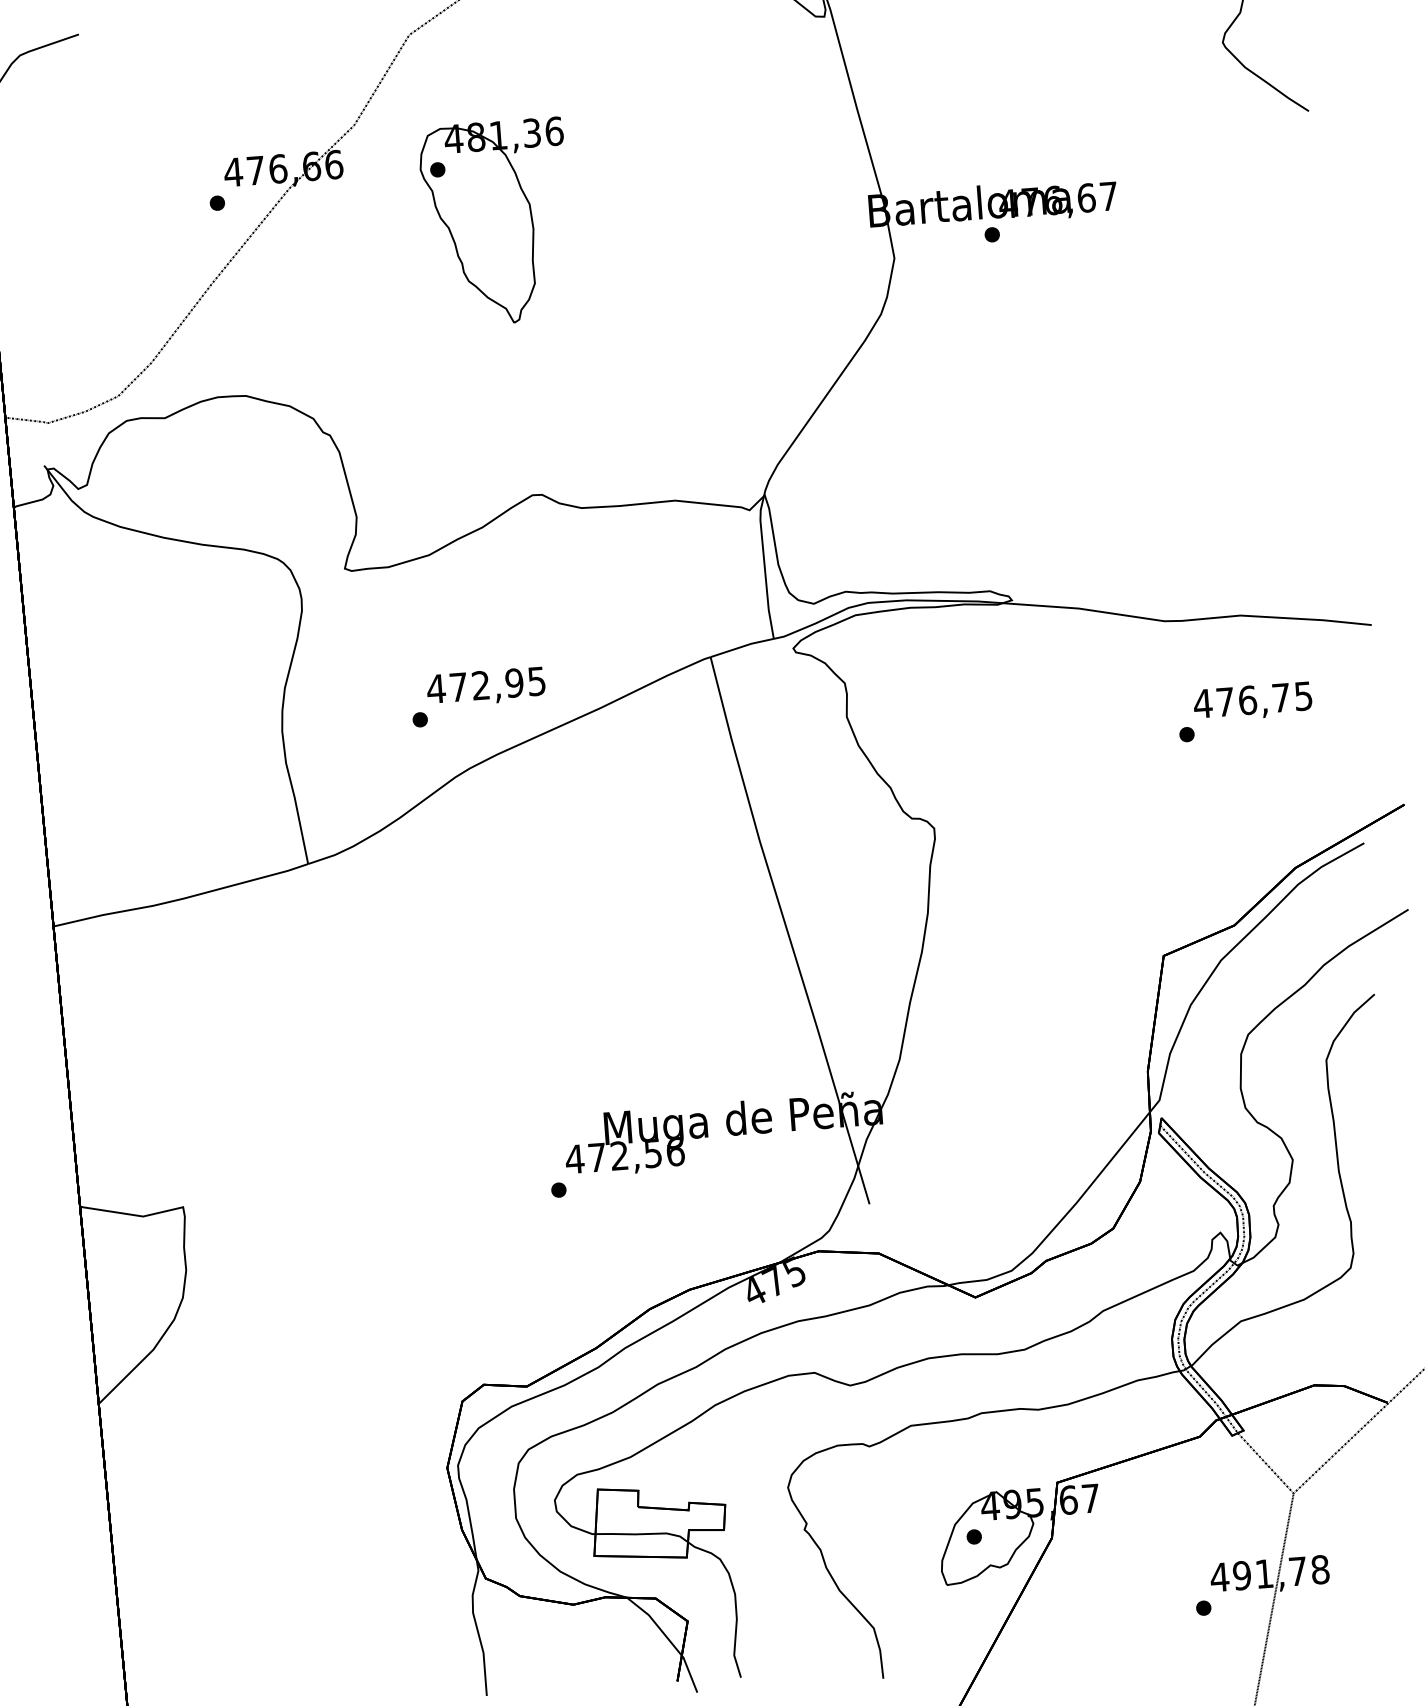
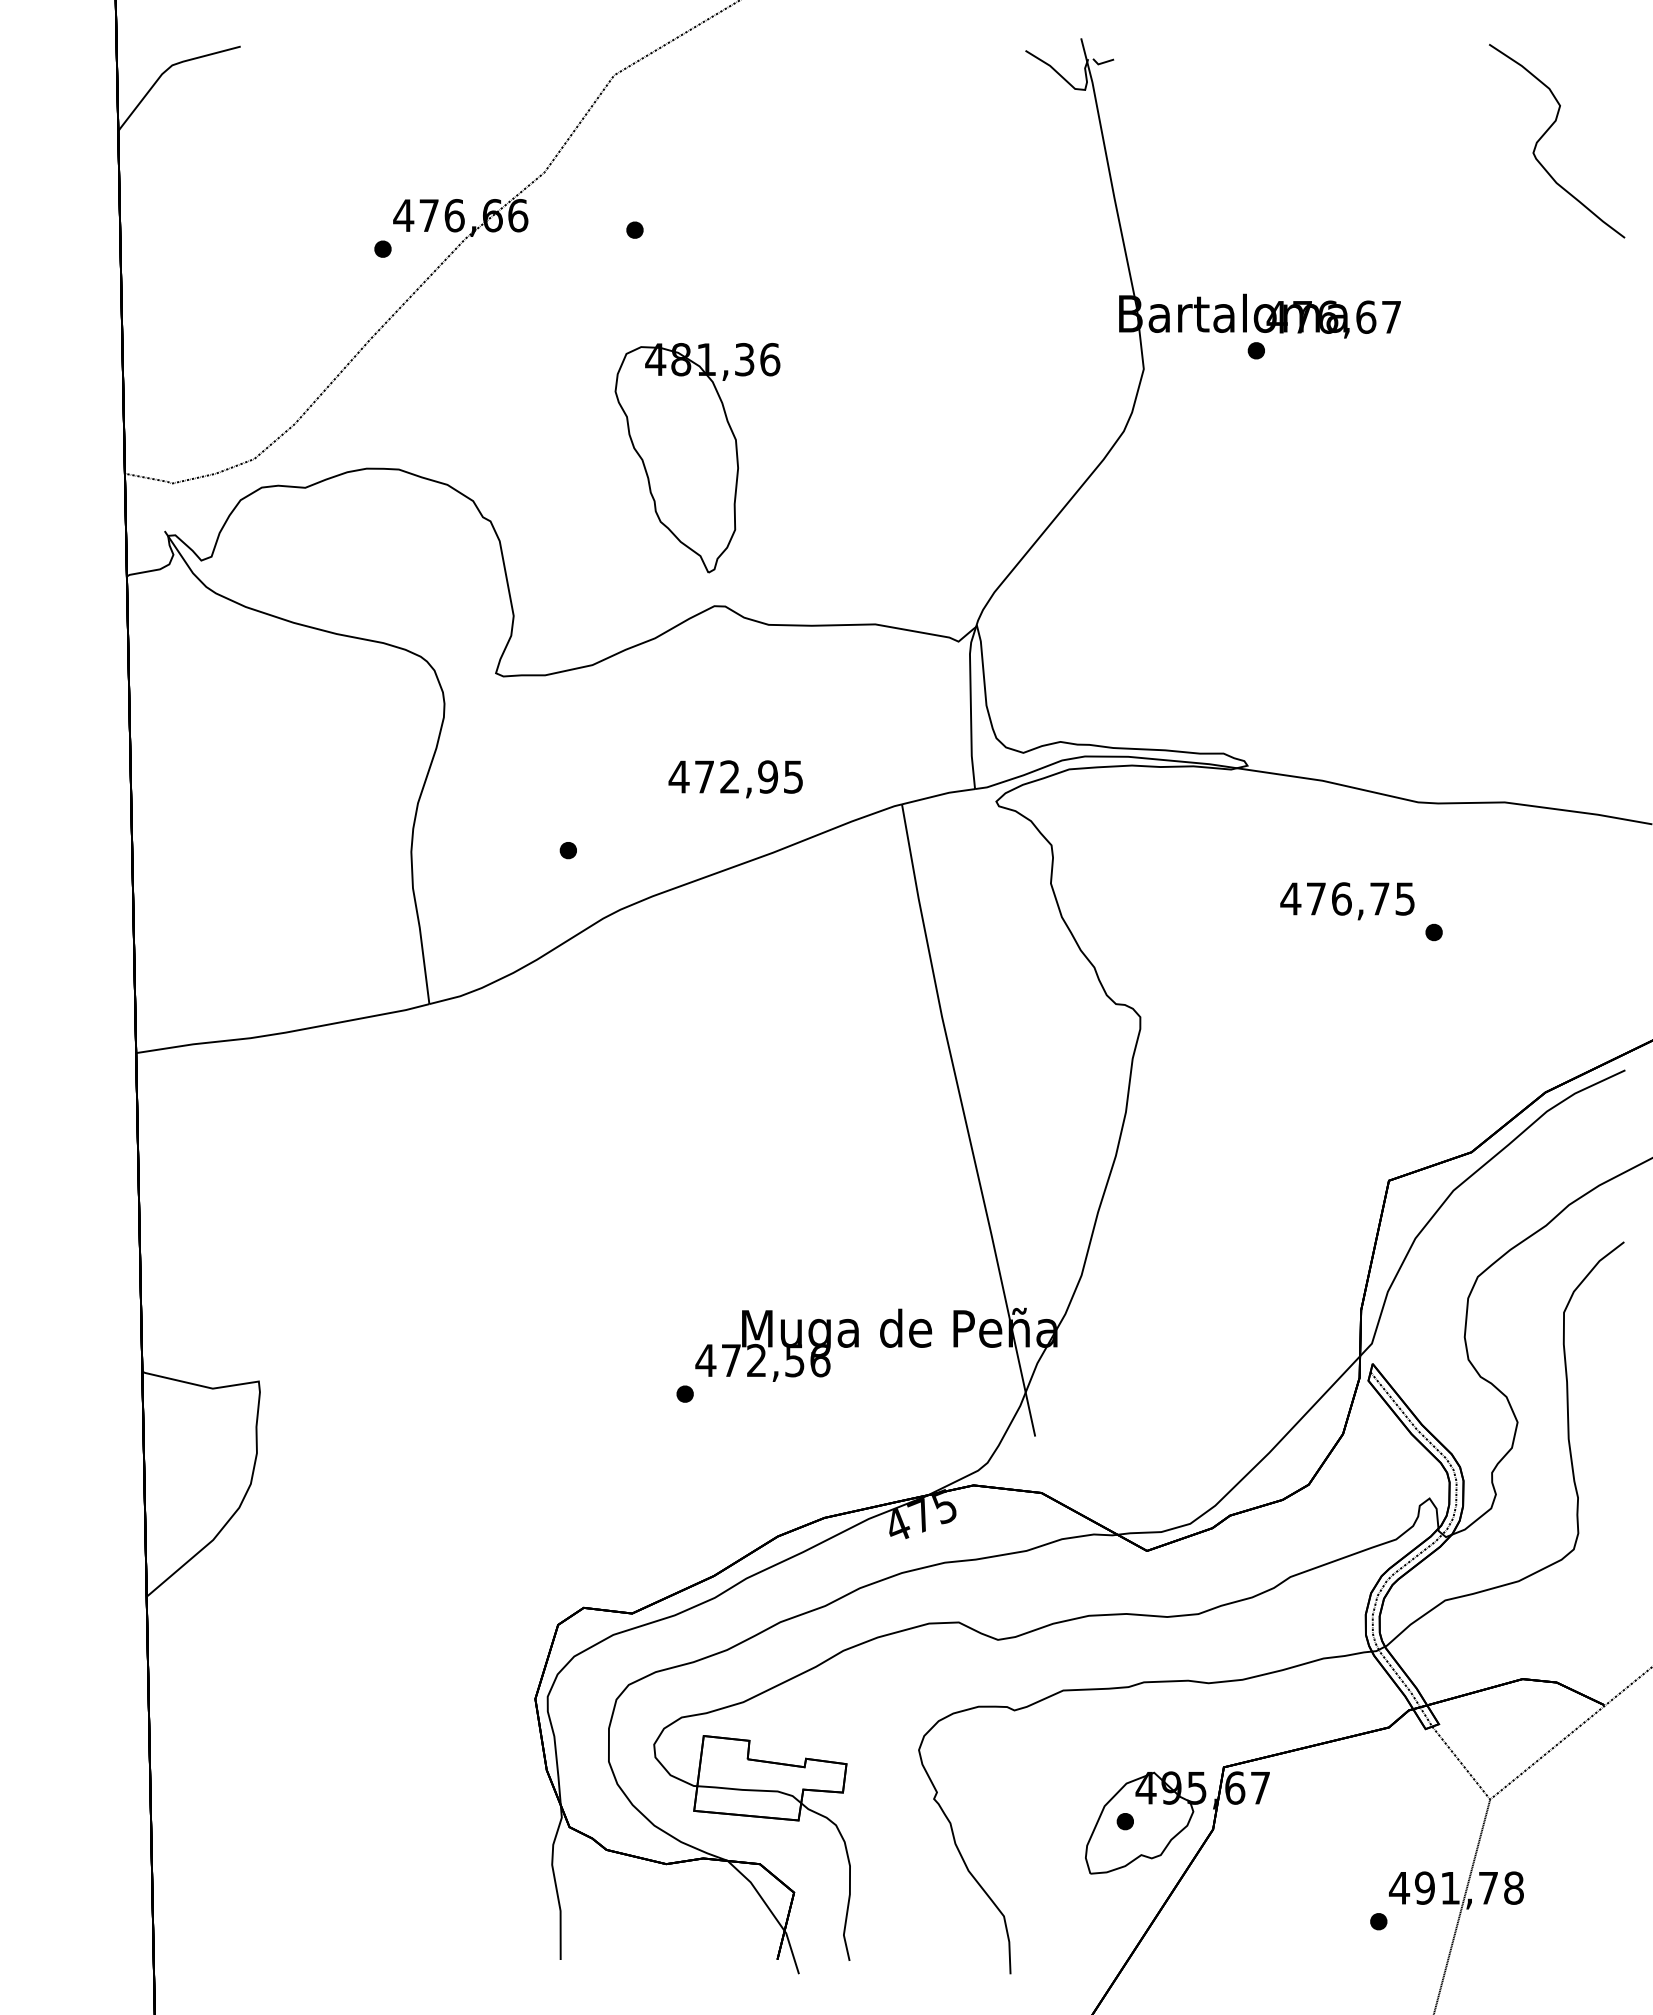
part: (497, 223) -> (697, 458), moved
text: (486, 687) -> (735, 779), moved
text: (1253, 702) -> (1347, 901), moved

